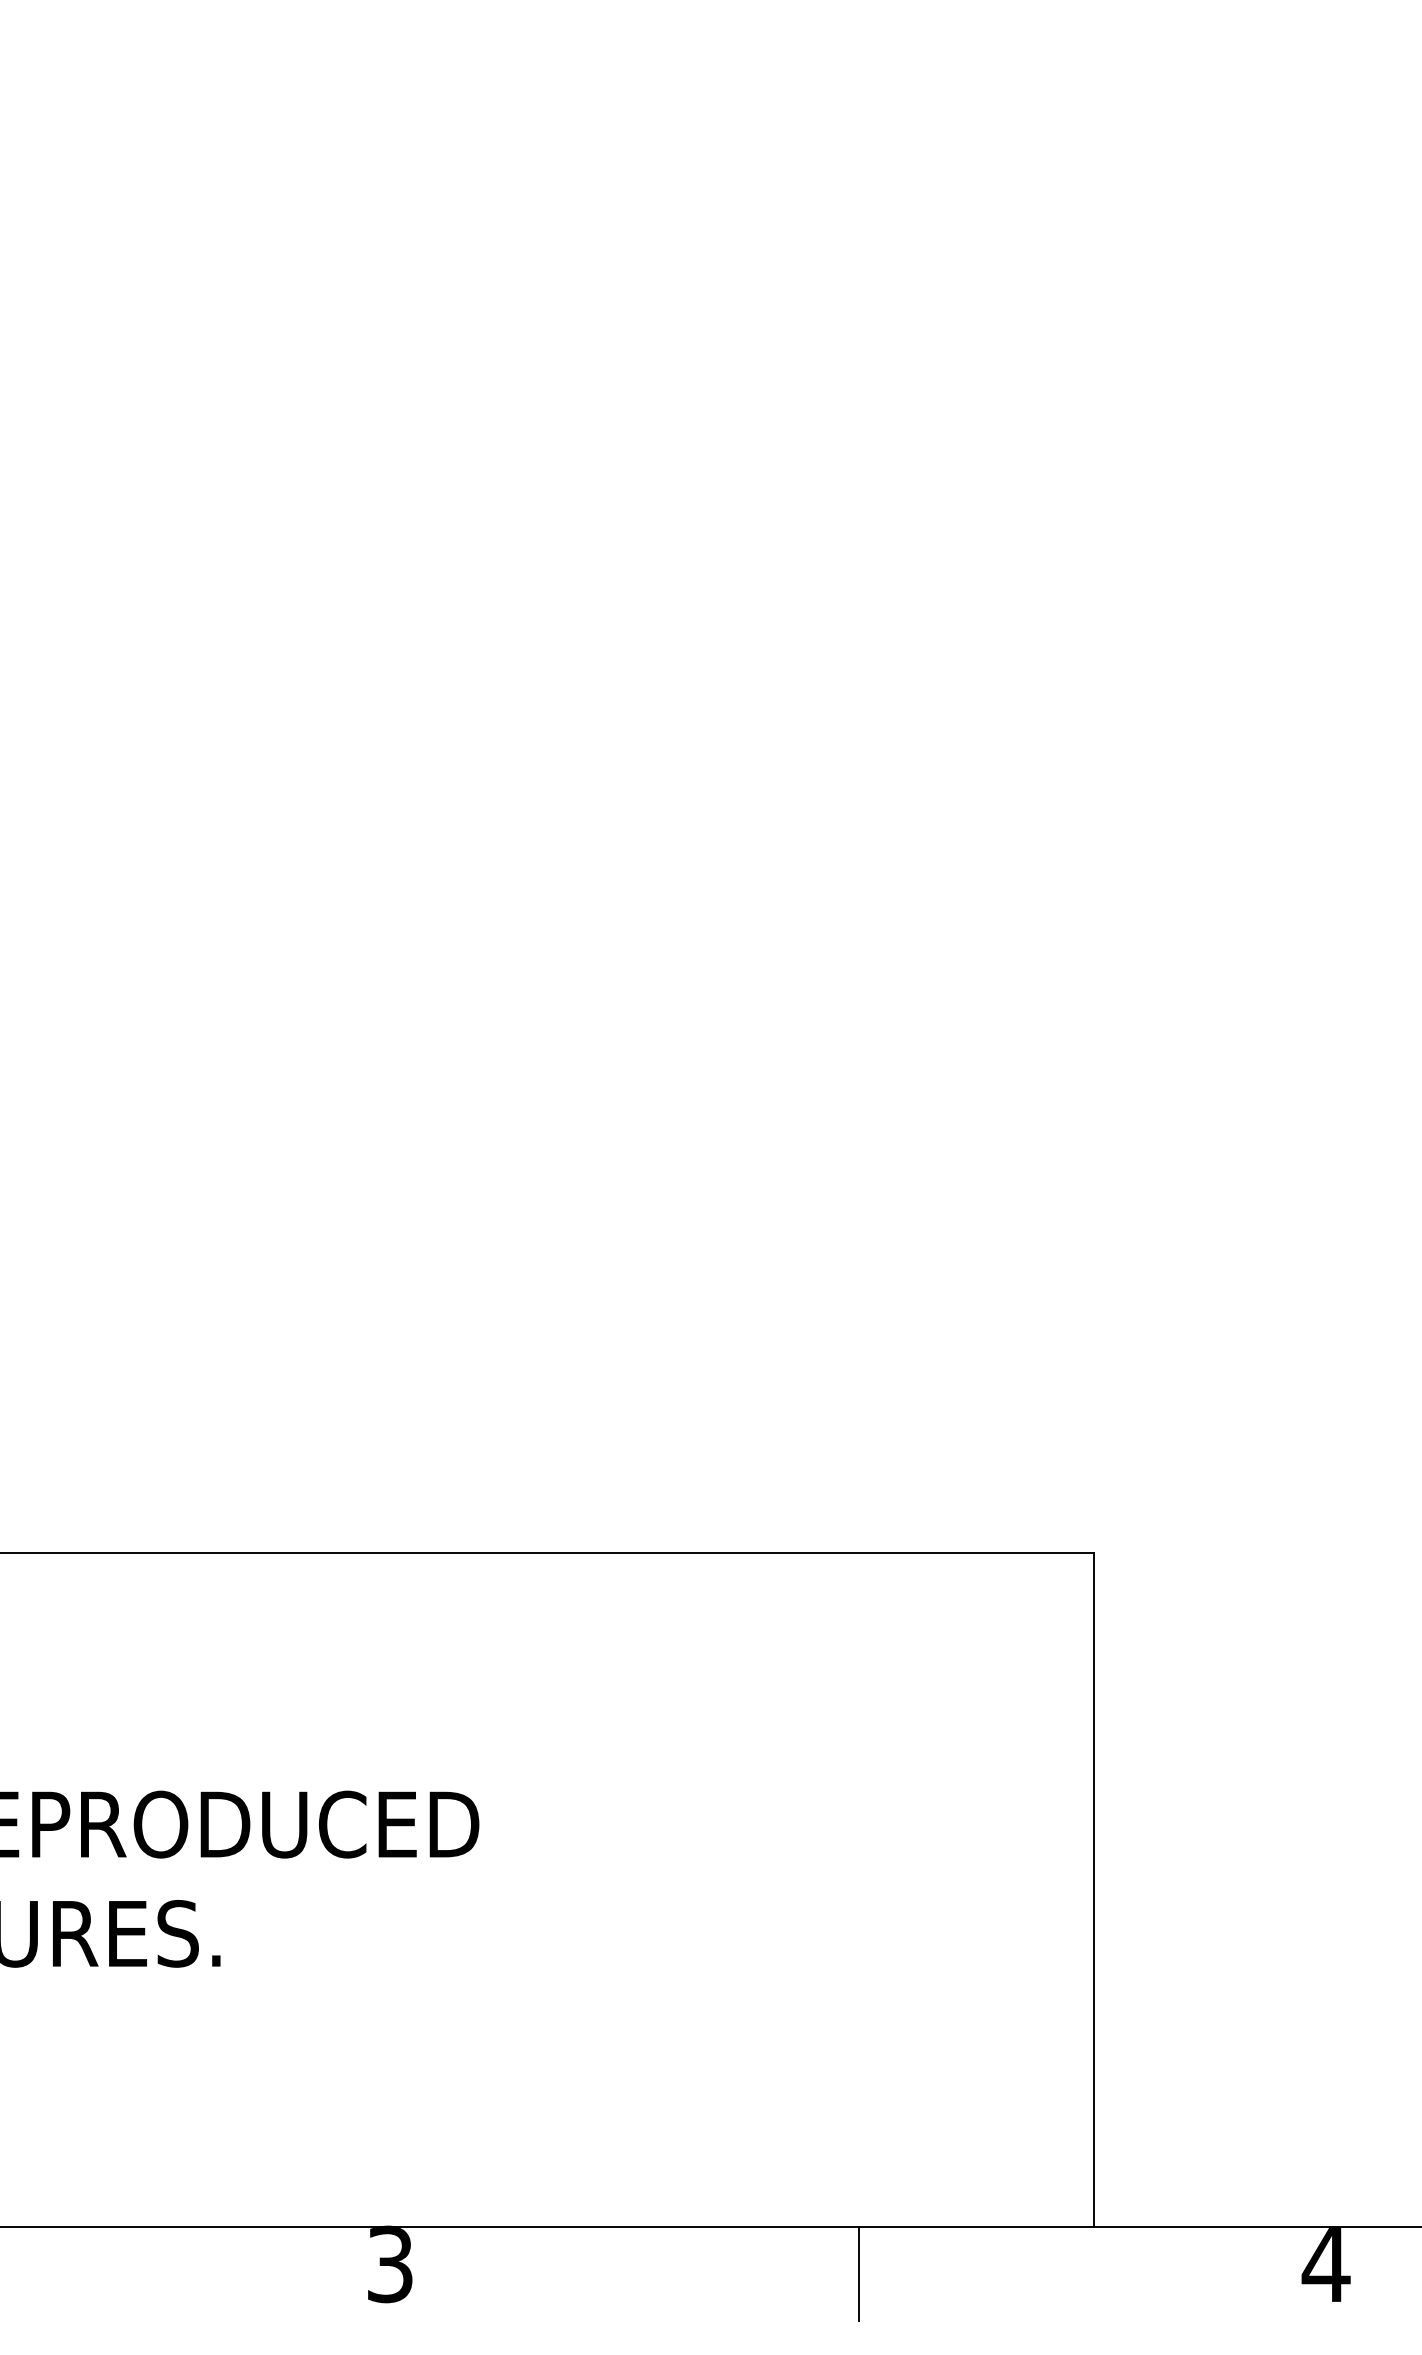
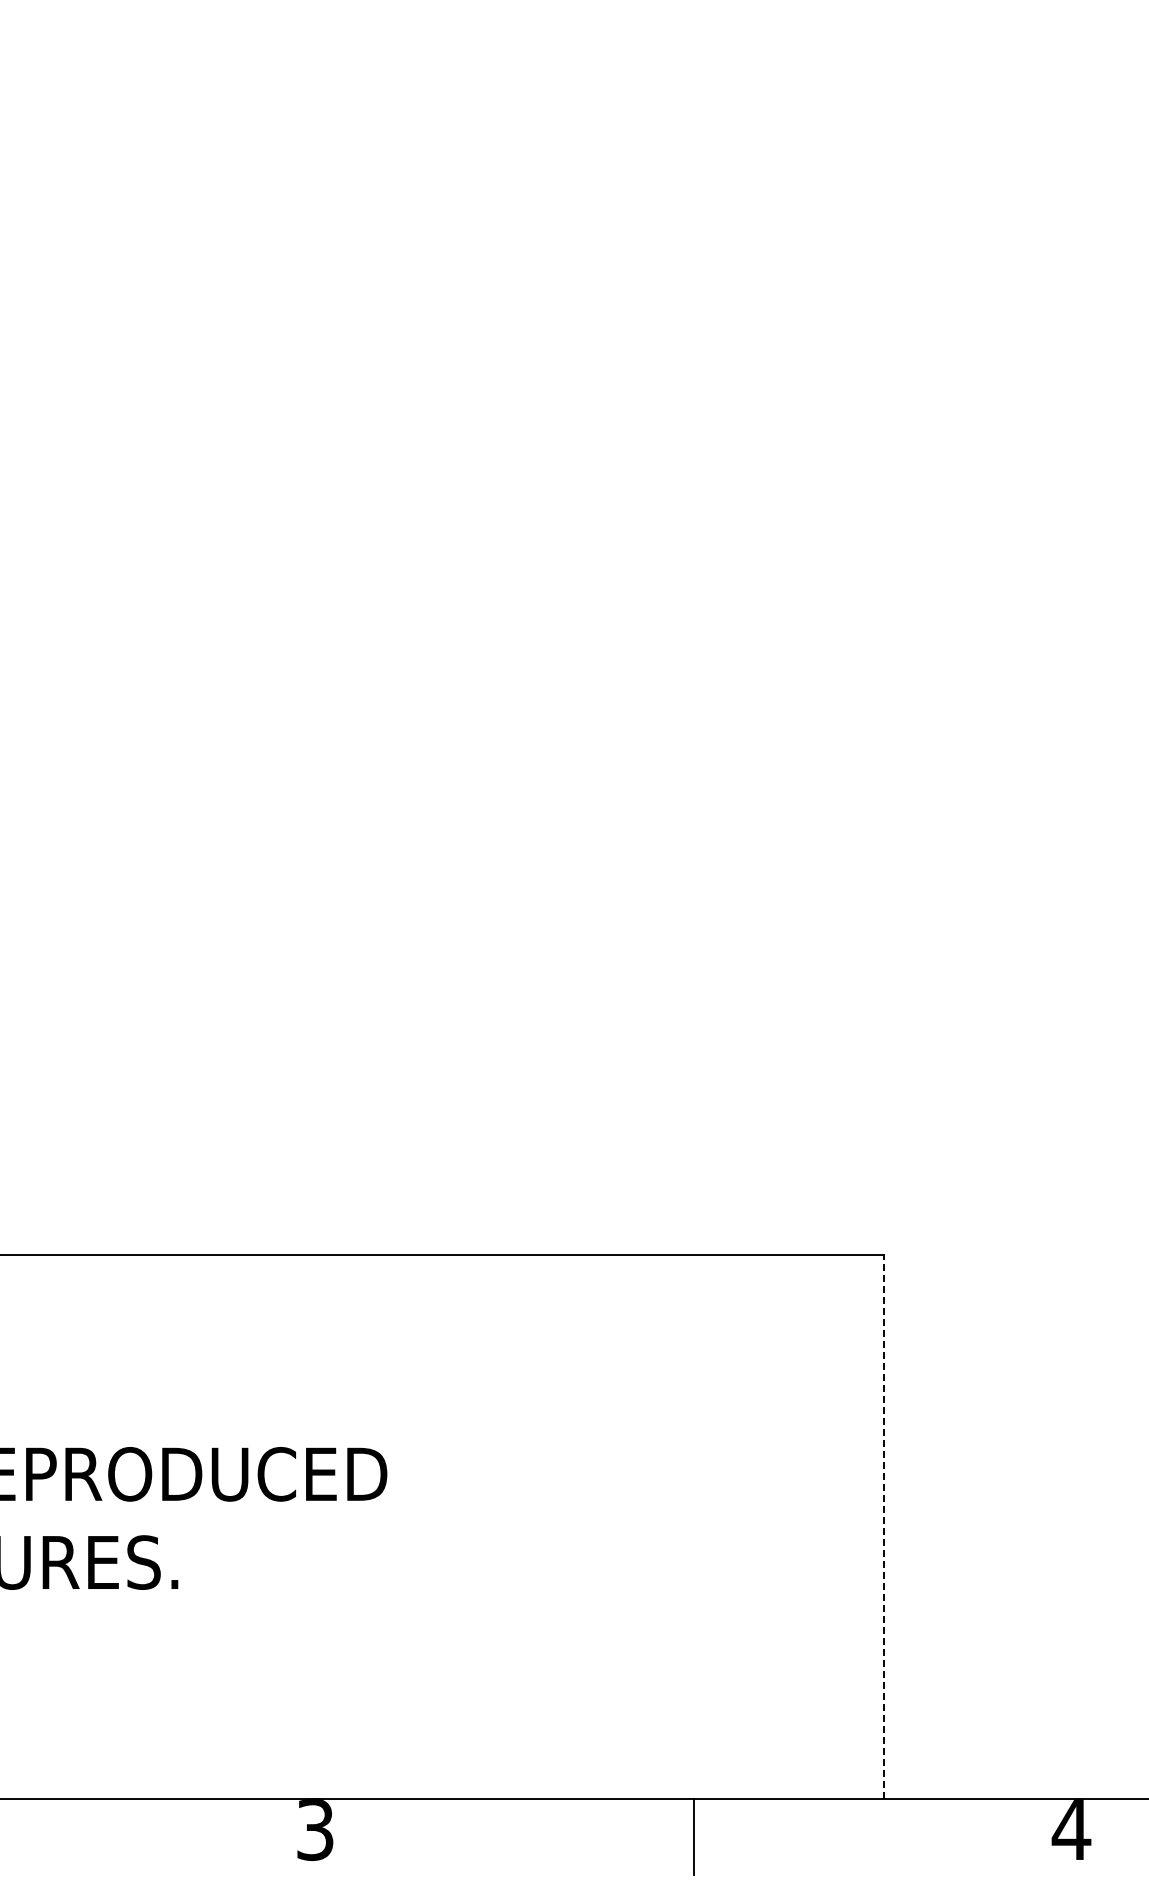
line: (1094, 1889) -> (884, 1526), solid -> dashed

